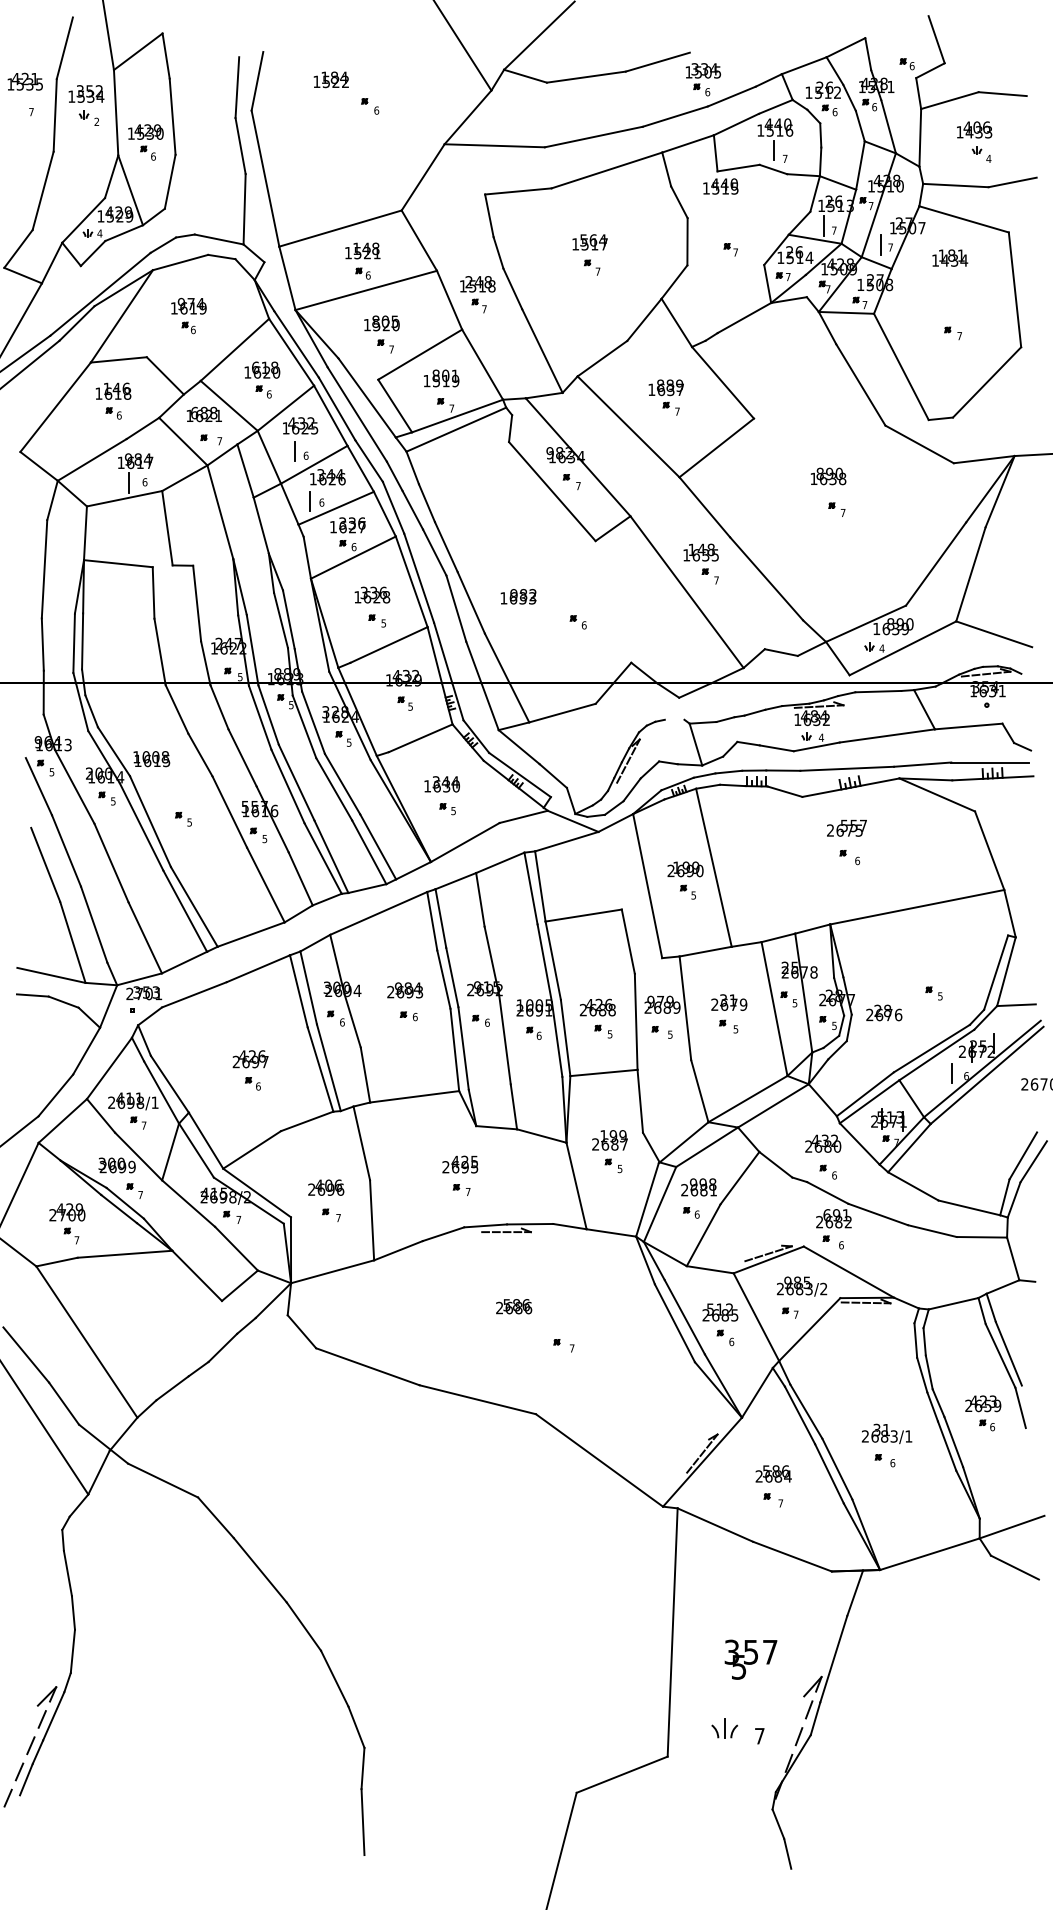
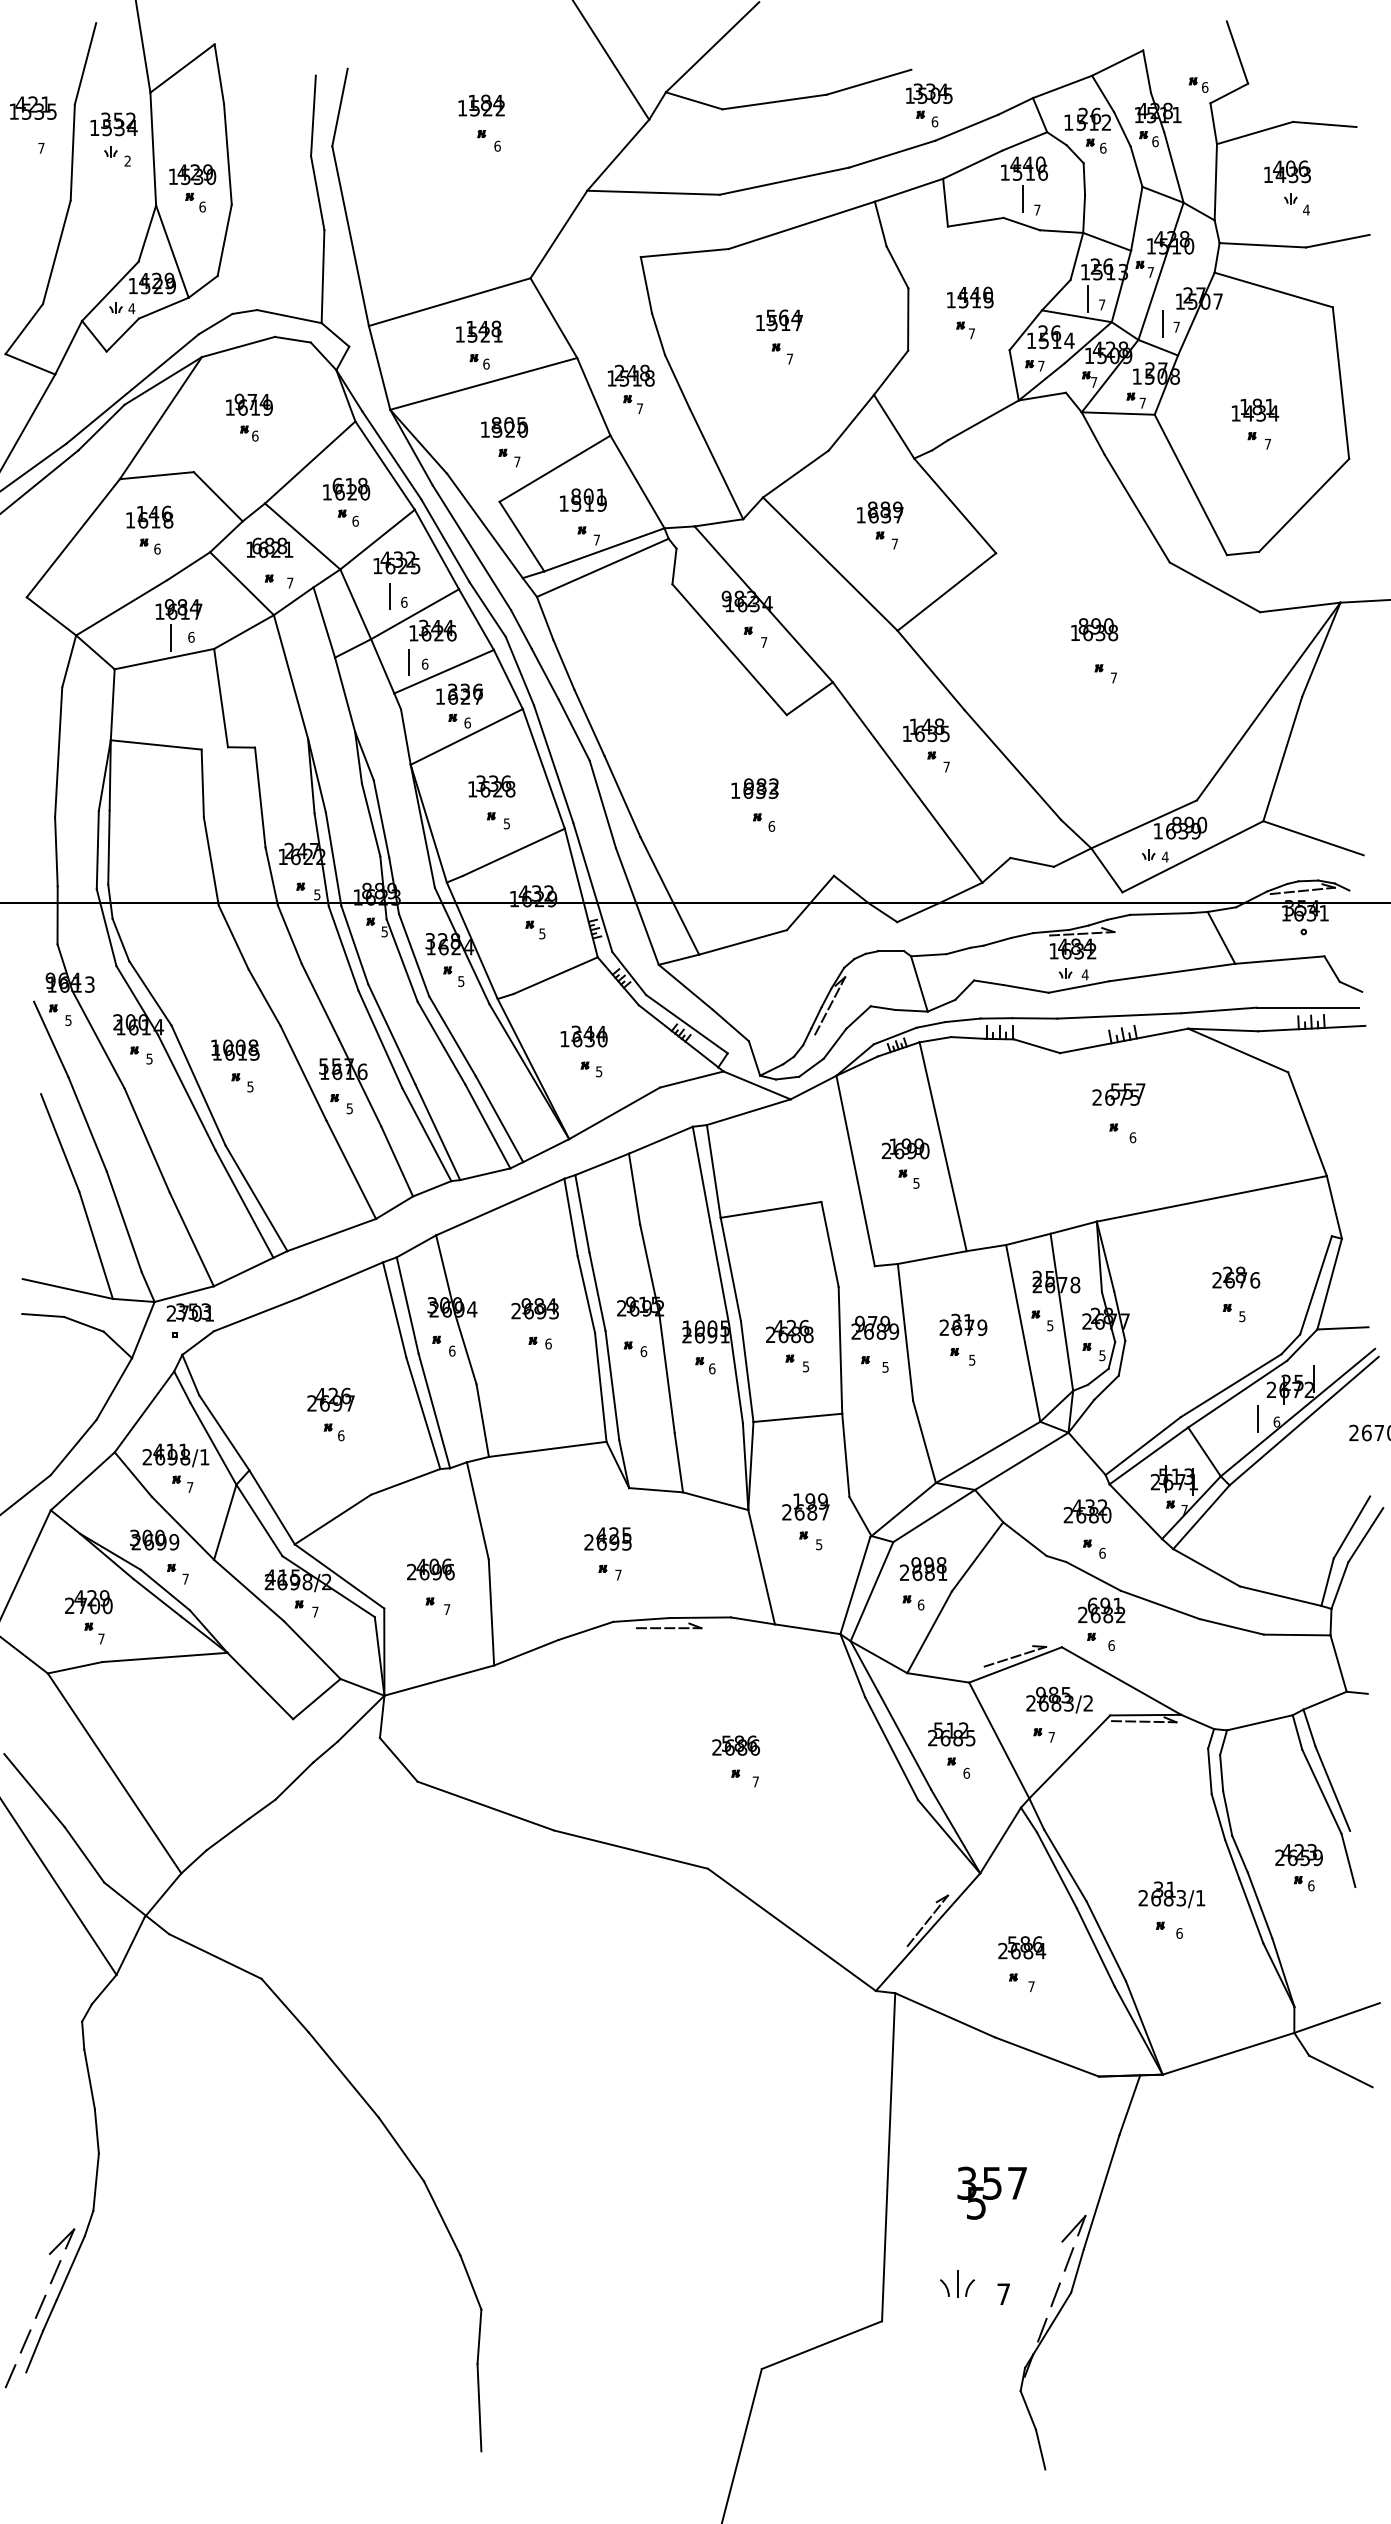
text: (331, 79) -> (481, 105), moved
text: (720, 186) -> (970, 297), moved
text: (950, 257) -> (1255, 409), moved
text: (518, 596) -> (754, 788), moved
line: (674, 720) -> (891, 951), added
text: (151, 758) -> (235, 1049), moved
text: (884, 1012) -> (1236, 1277), moved
text: (514, 1306) -> (736, 1745), moved

